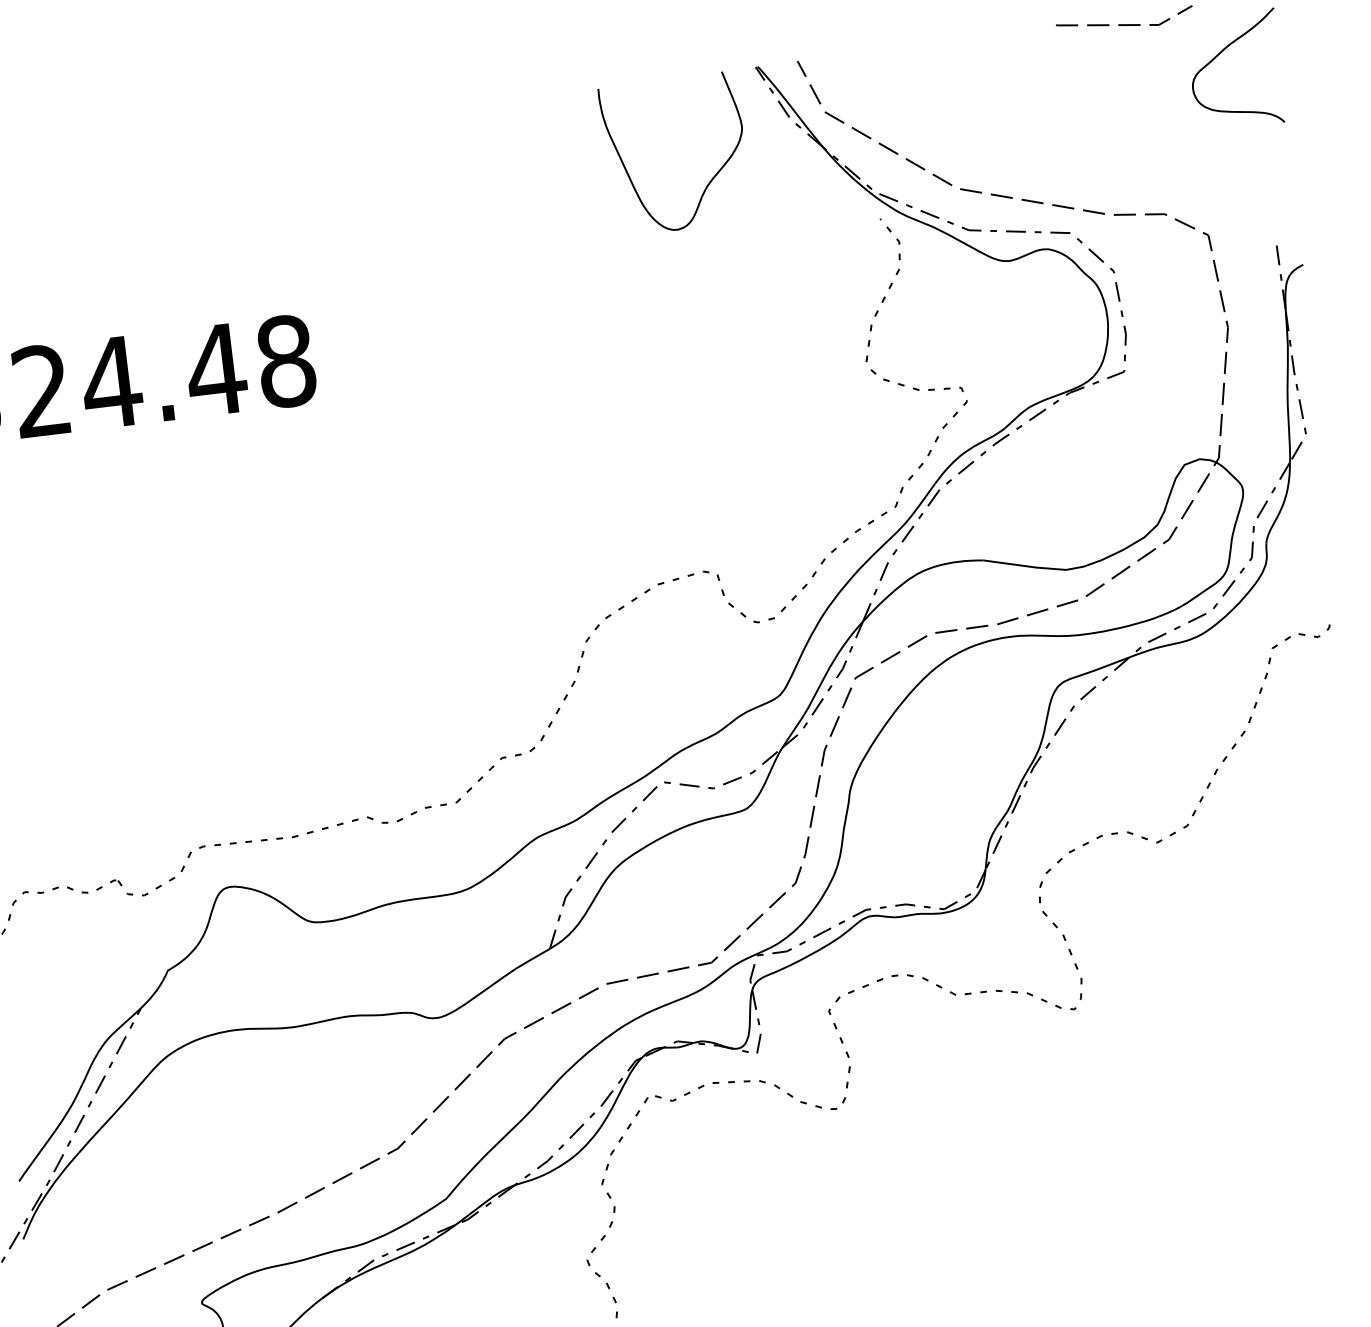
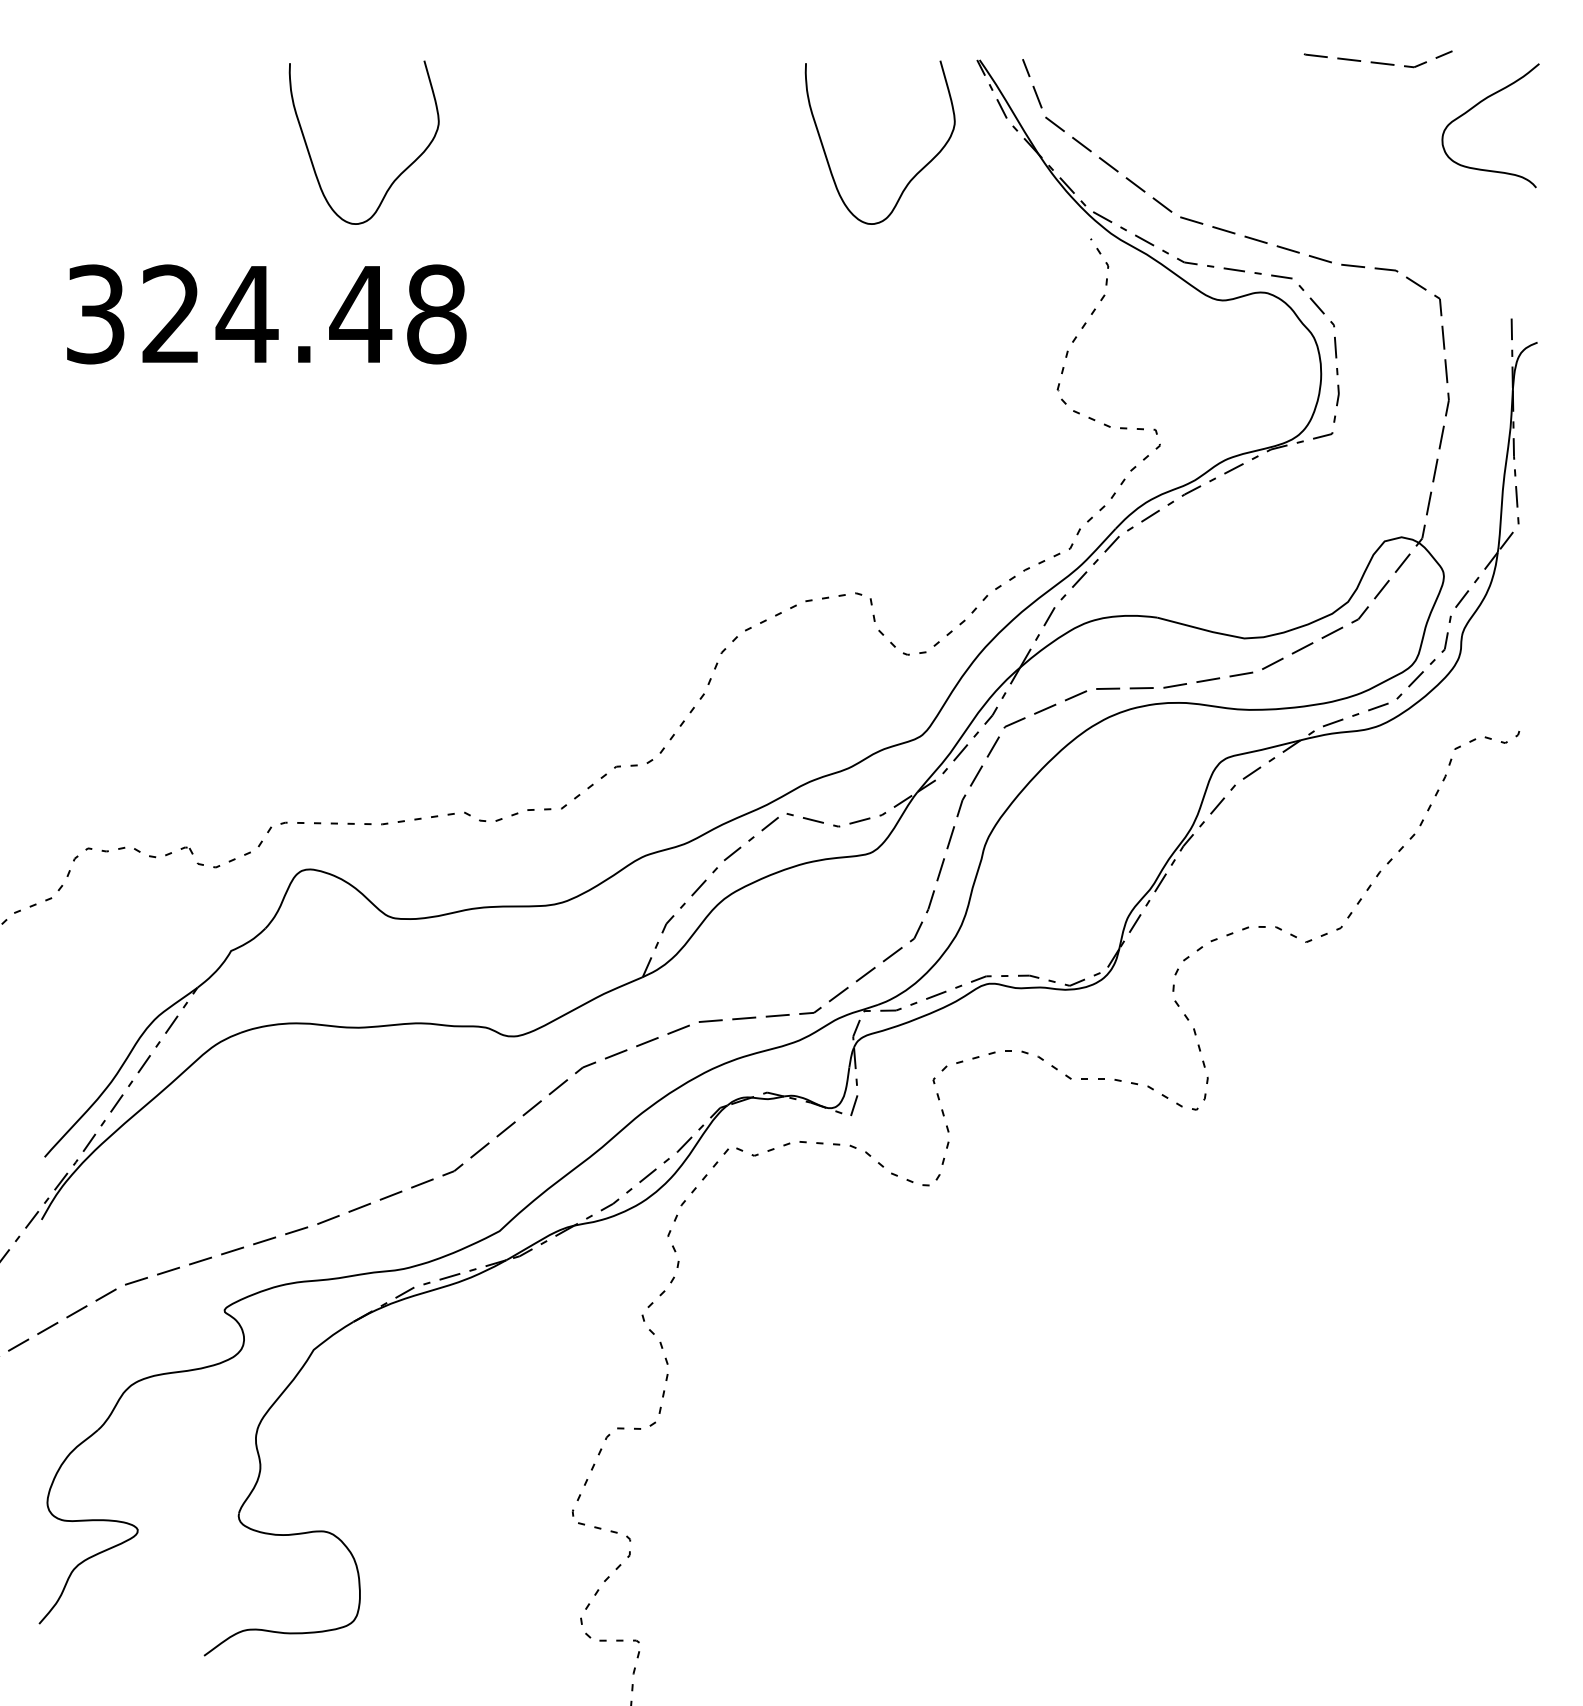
curve: (234, 238) -> (397, 176), added

